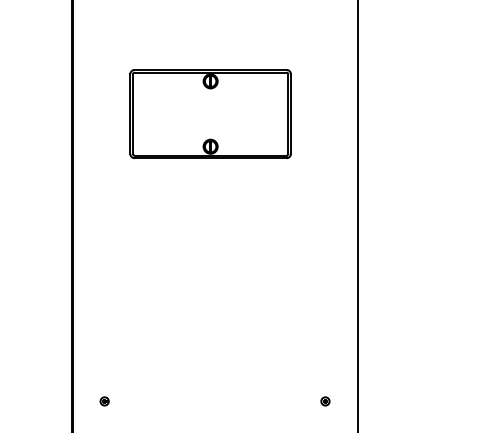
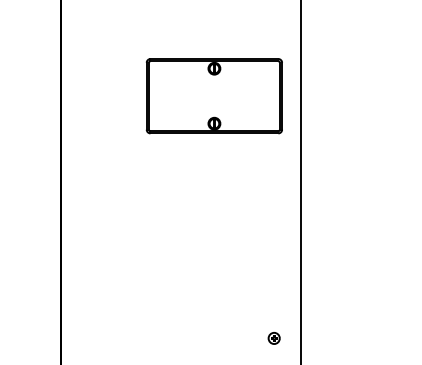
part: (209, 114) -> (213, 96), moved
part: (103, 400) -> (87, 337), removed
part: (324, 400) -> (273, 337), size x1.6

